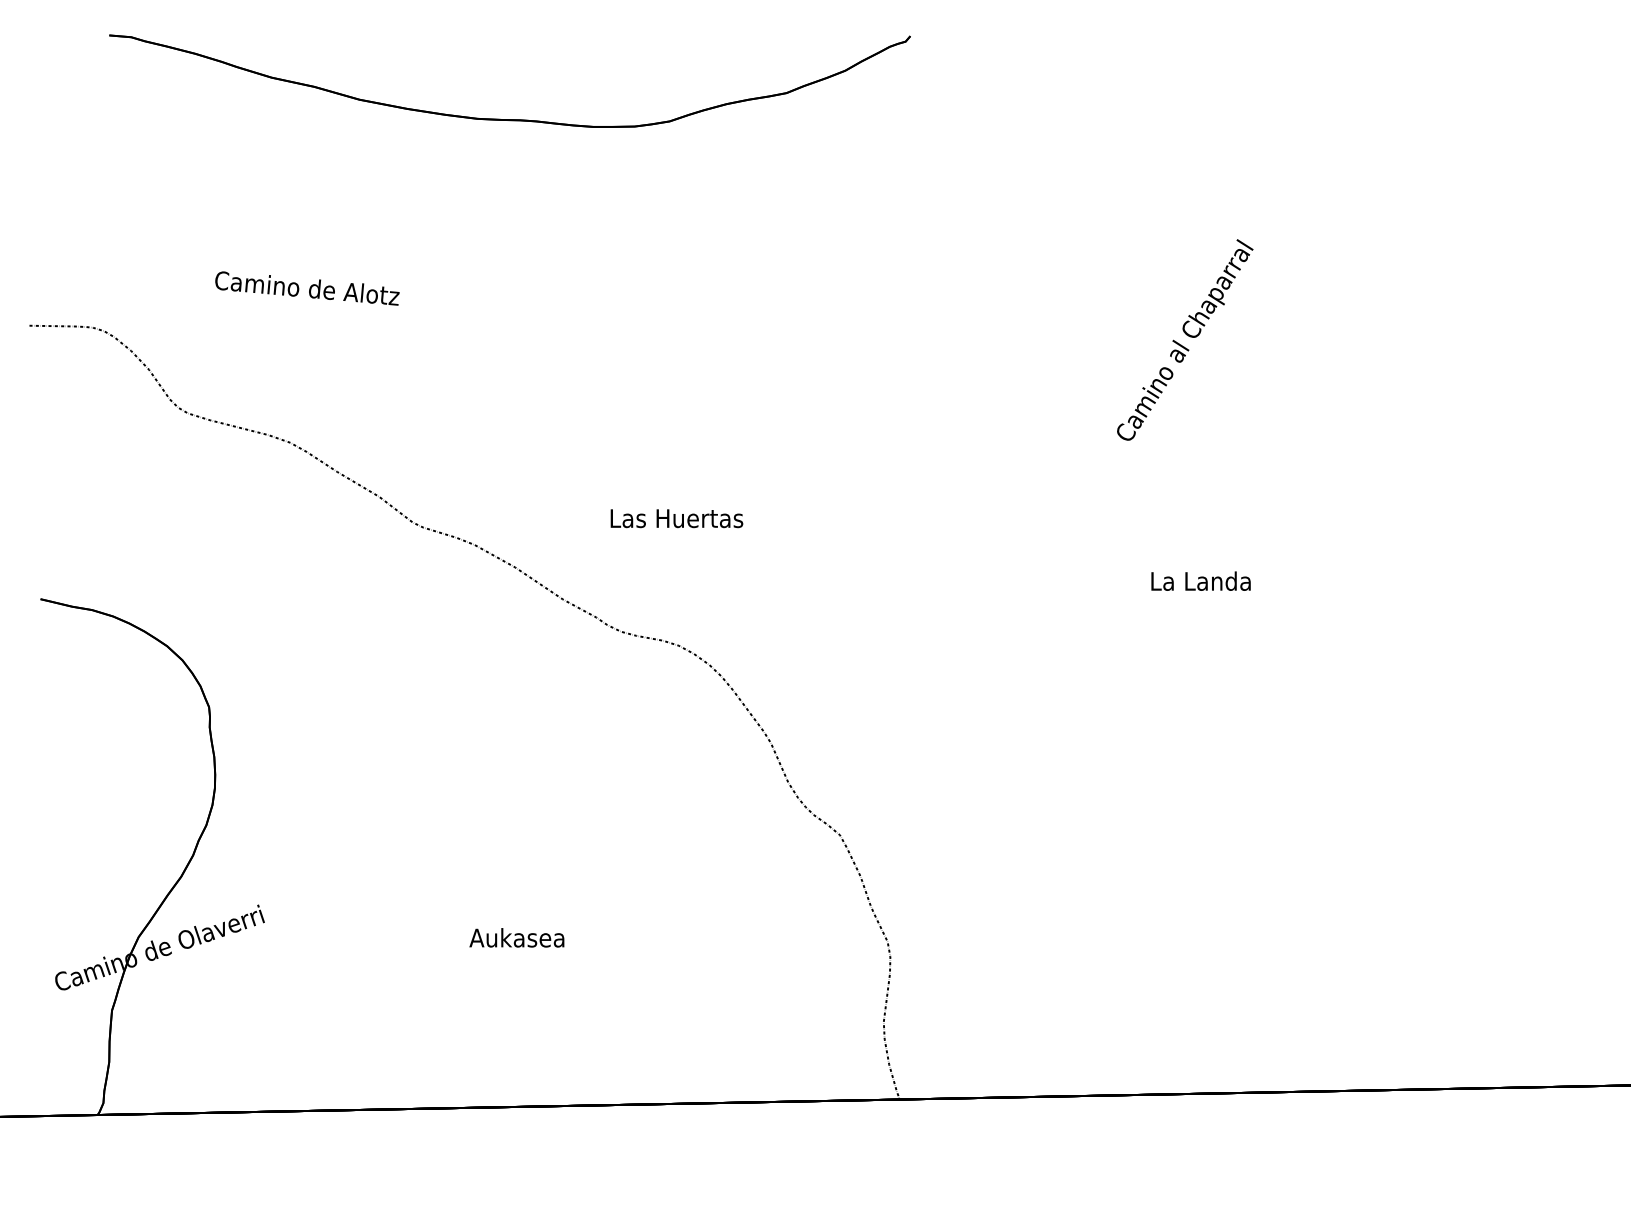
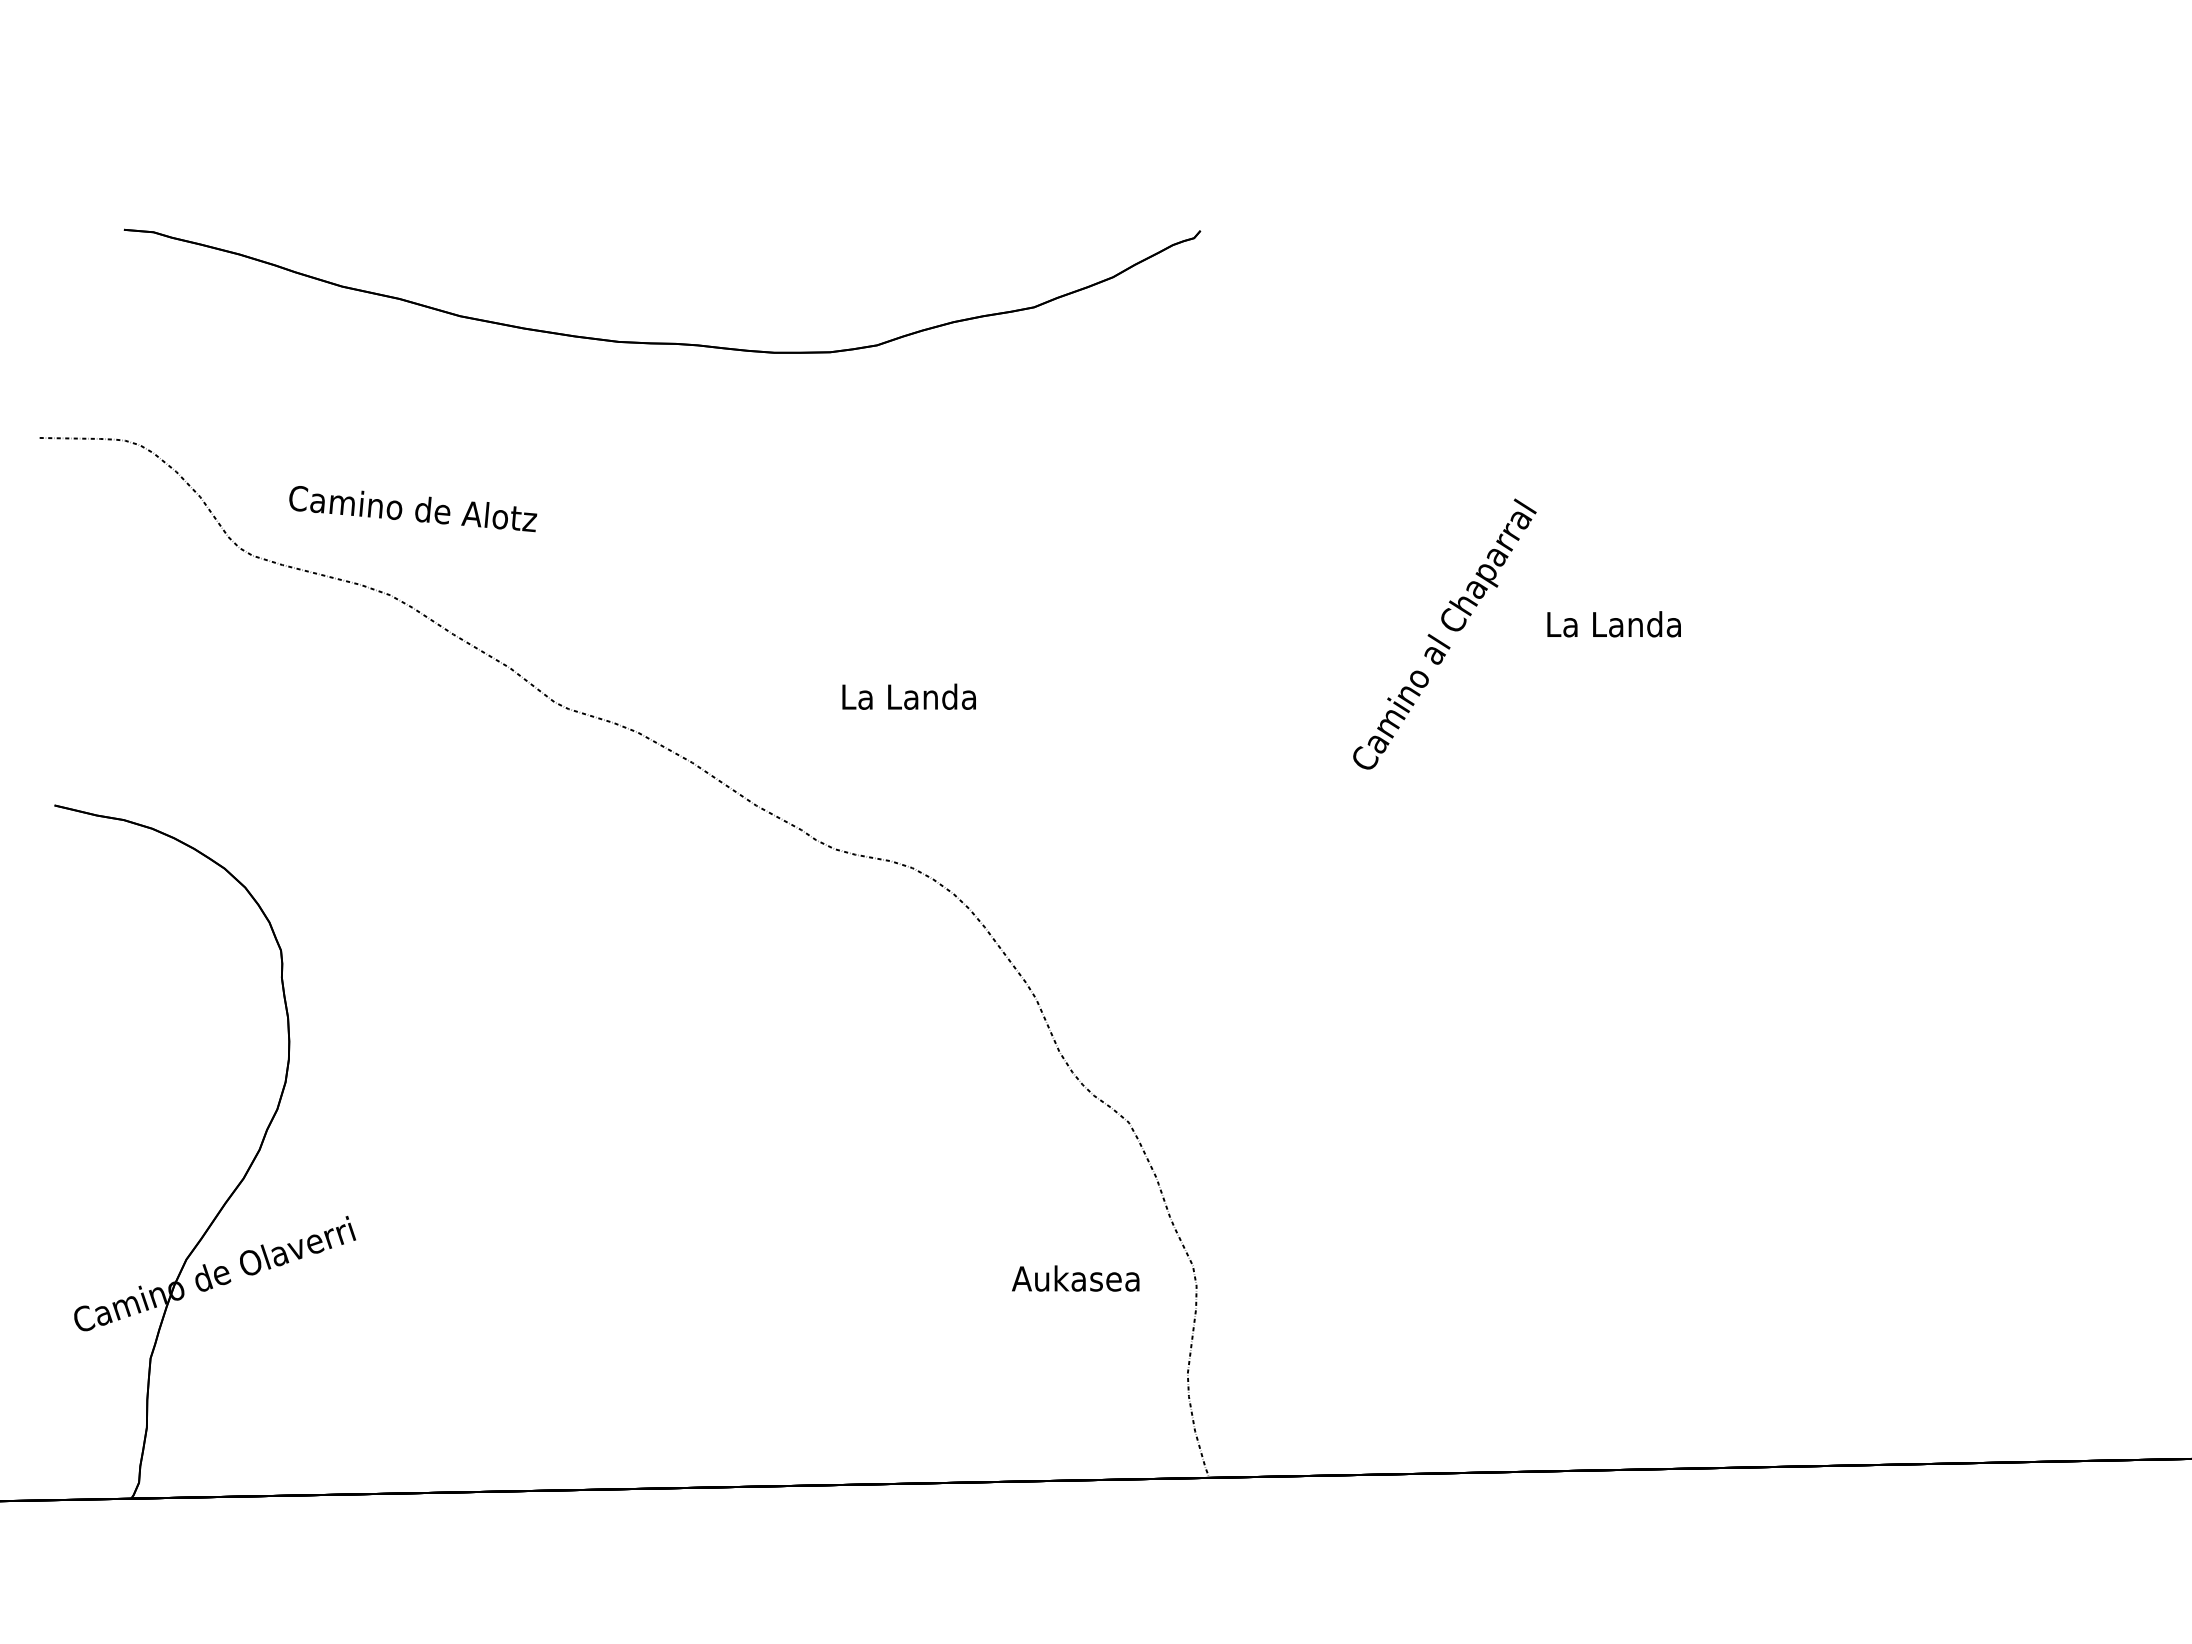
part: (510, 119) -> (662, 342), moved
text: (307, 288) -> (413, 509), moved
text: (1184, 339) -> (1444, 633), moved
text: (676, 518) -> (909, 696), Las Huertas -> La Landa
text: (1200, 581) -> (1613, 624), moved
text: (516, 937) -> (1075, 1278), moved

